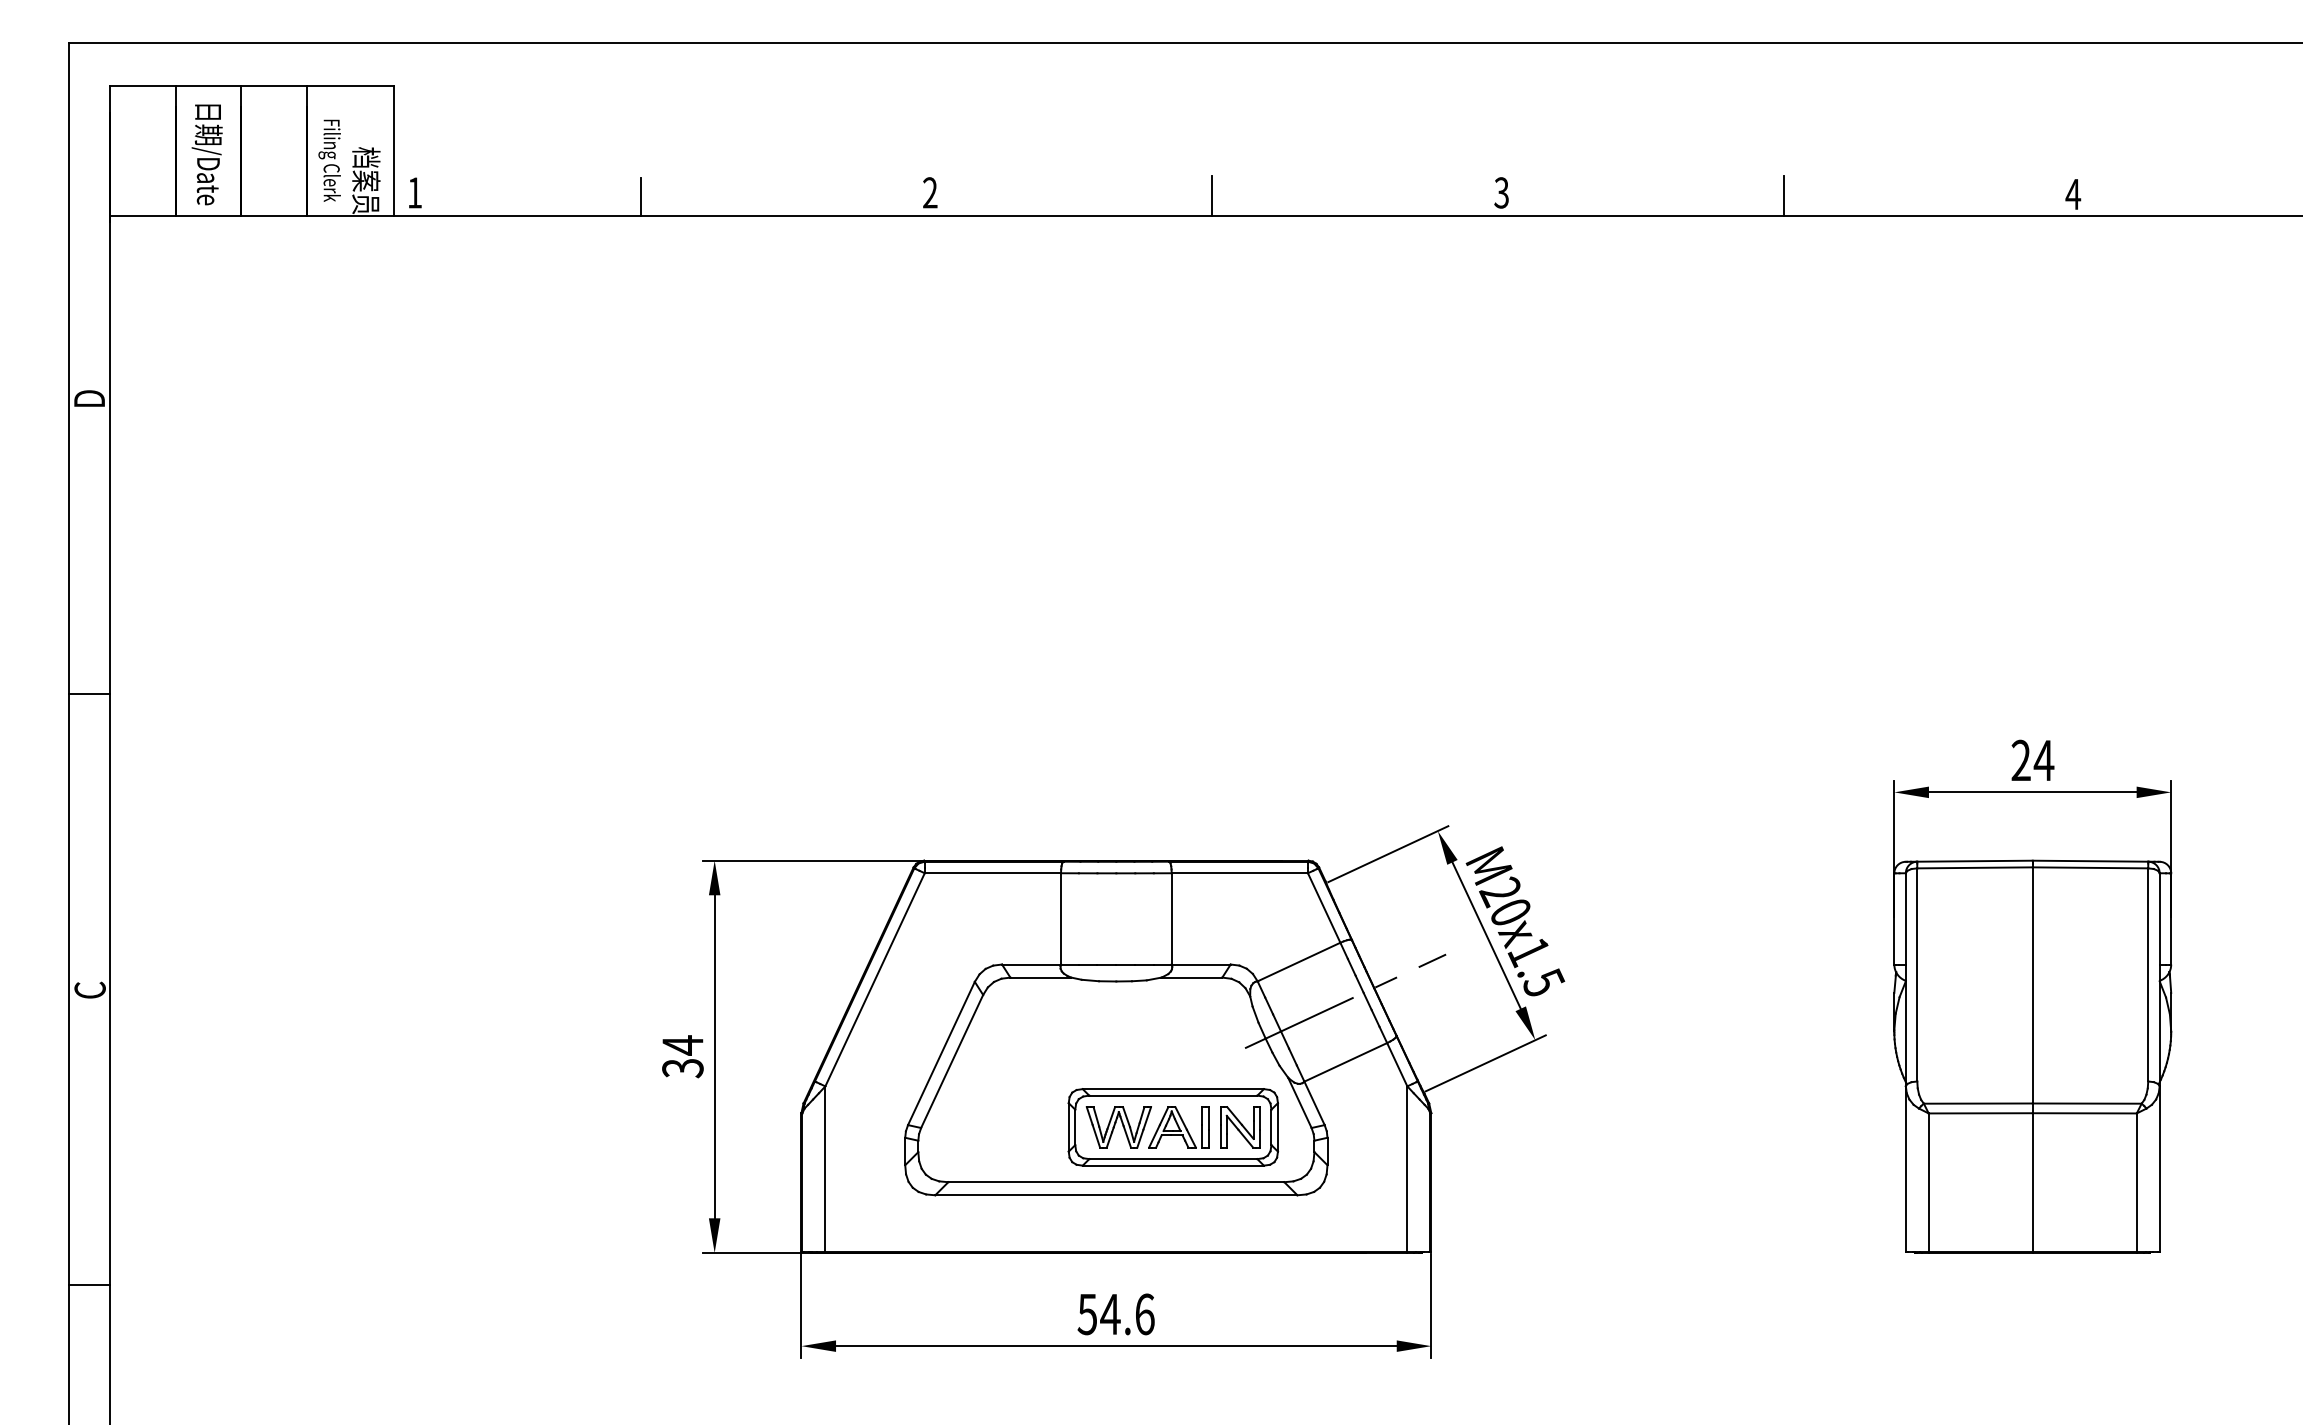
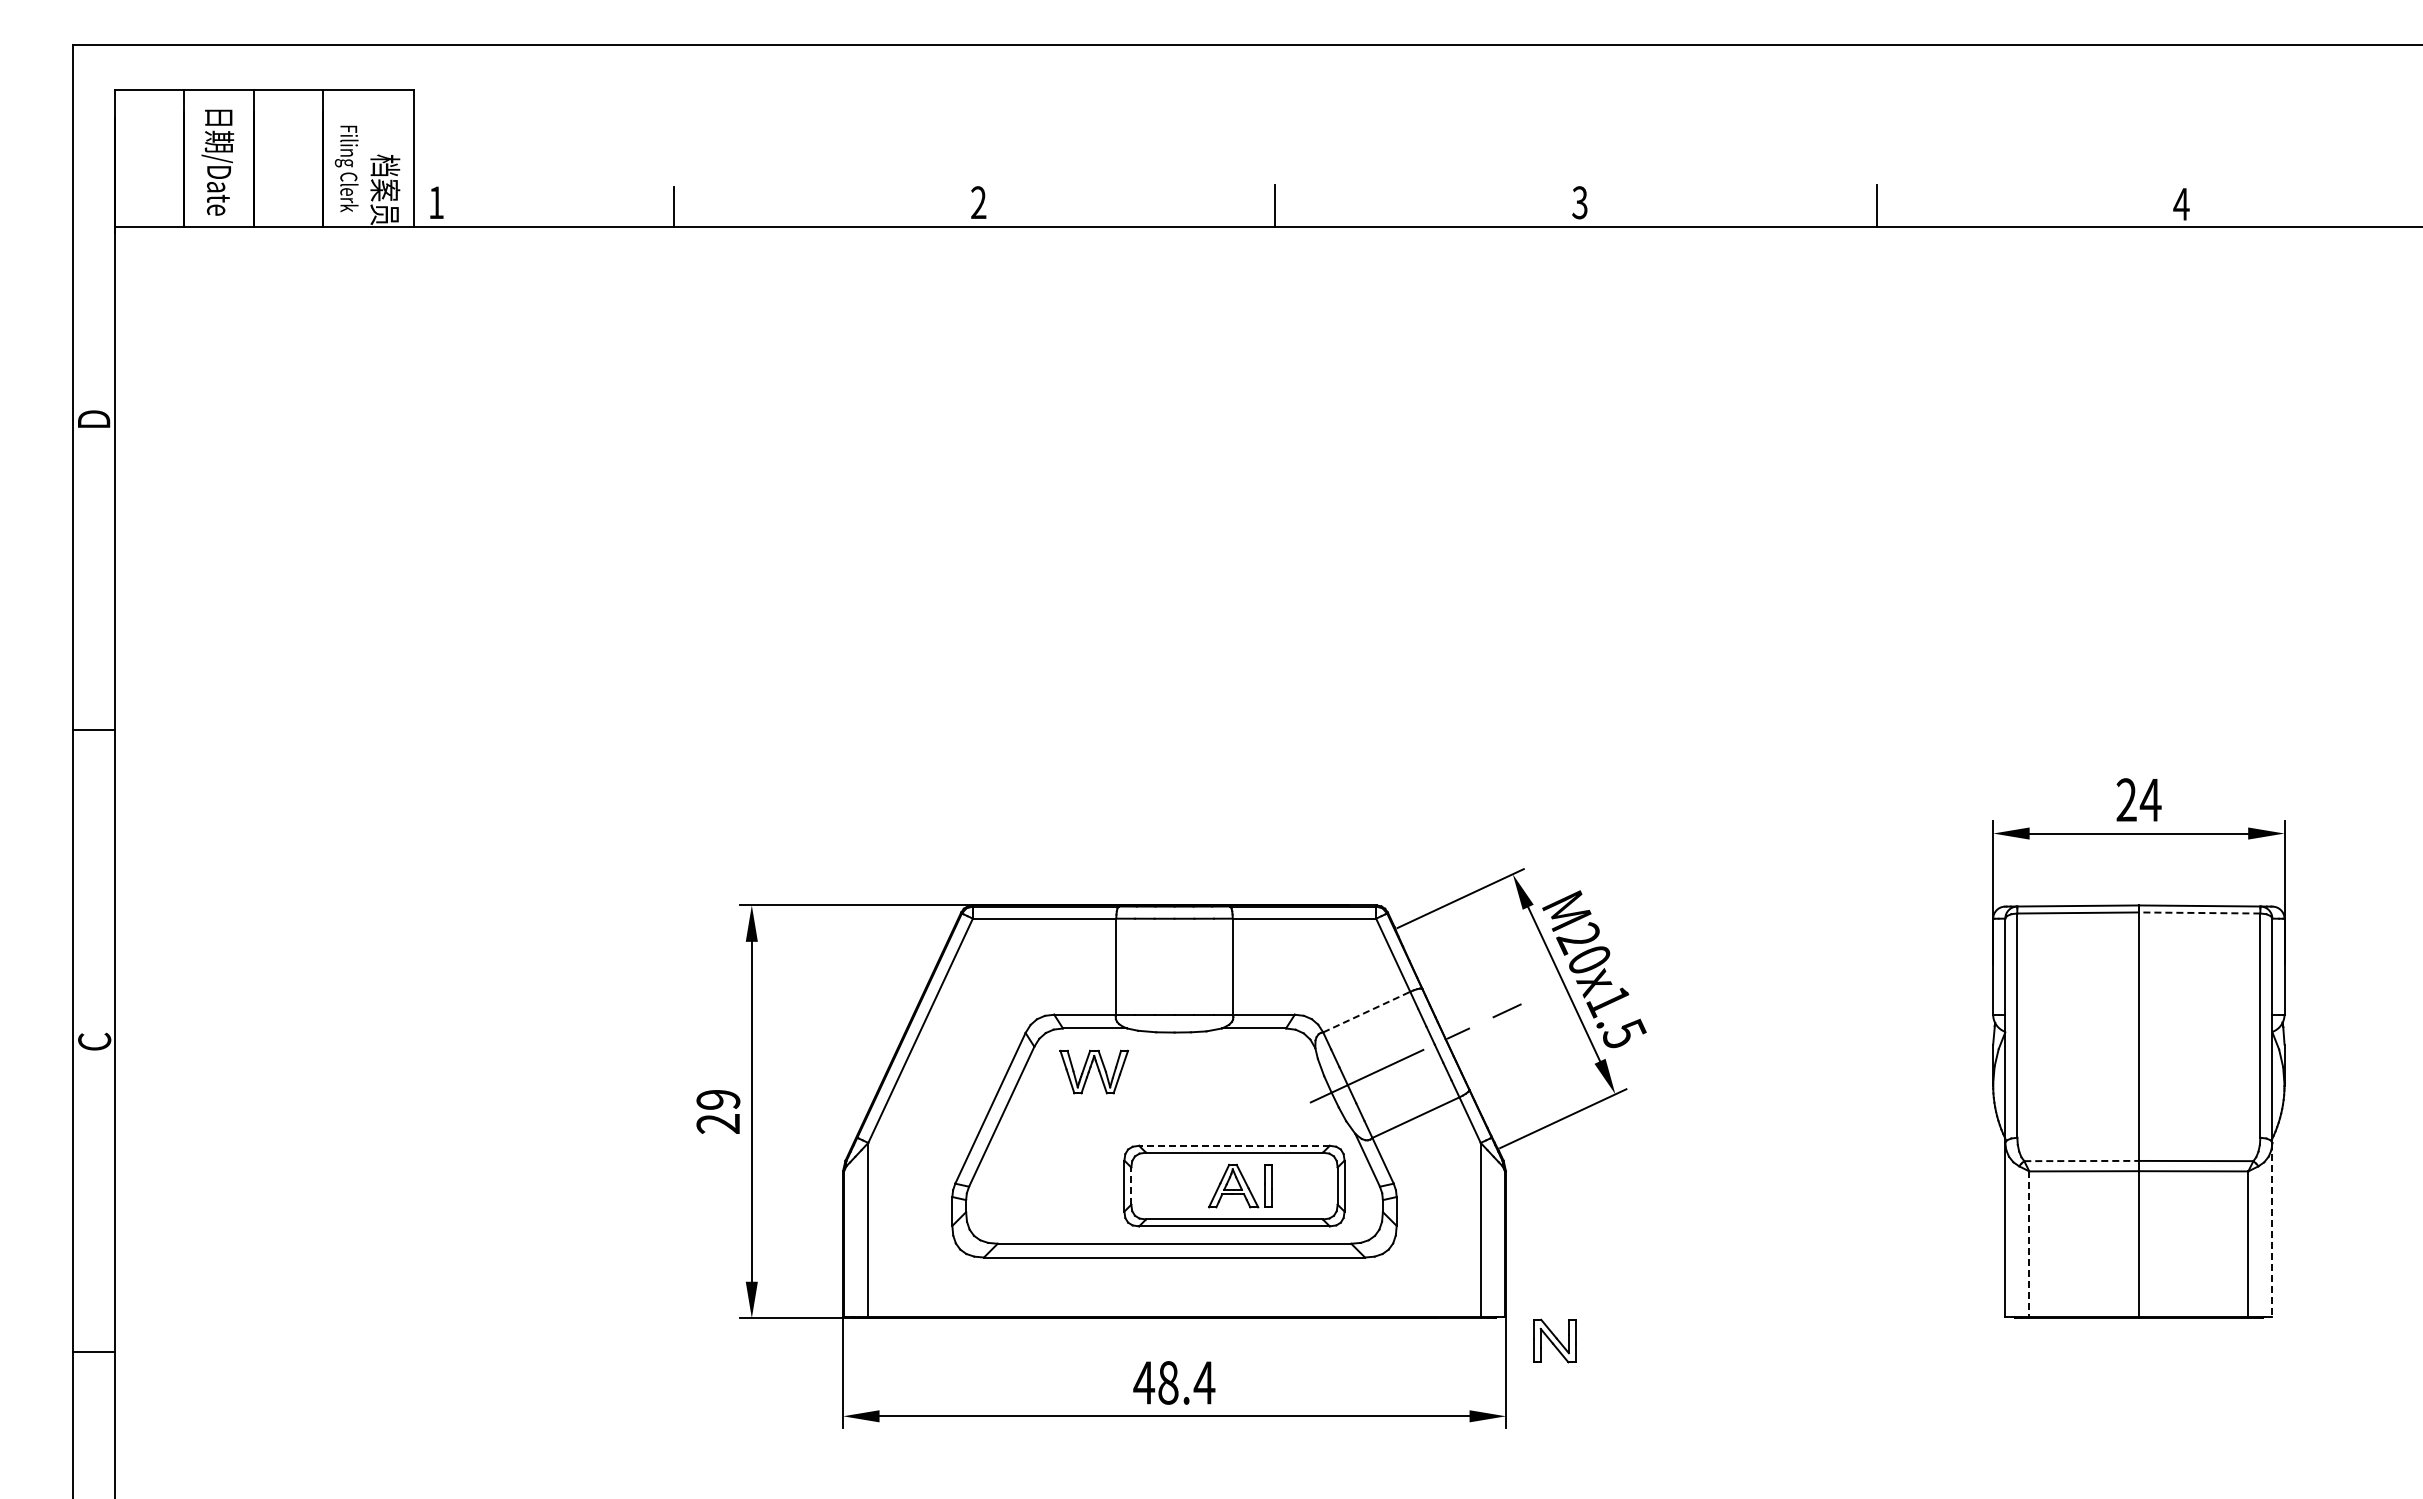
line: (2090, 867) -> (2199, 912), solid -> dashed
line: (1299, 961) -> (1367, 1011), solid -> dashed
text: (683, 1056) -> (718, 1111), 34 -> 29
line: (1173, 1088) -> (1234, 1145), solid -> dashed
line: (1979, 1104) -> (2082, 1161), solid -> dashed
part: (1118, 1126) -> (1093, 1071), moved
part: (1239, 1126) -> (1554, 1340), moved
line: (1075, 1127) -> (1131, 1186), solid -> dashed
line: (2159, 1169) -> (2272, 1230), solid -> dashed
line: (1928, 1182) -> (2029, 1244), solid -> dashed
text: (1116, 1314) -> (1174, 1382), 54.6 -> 48.4

